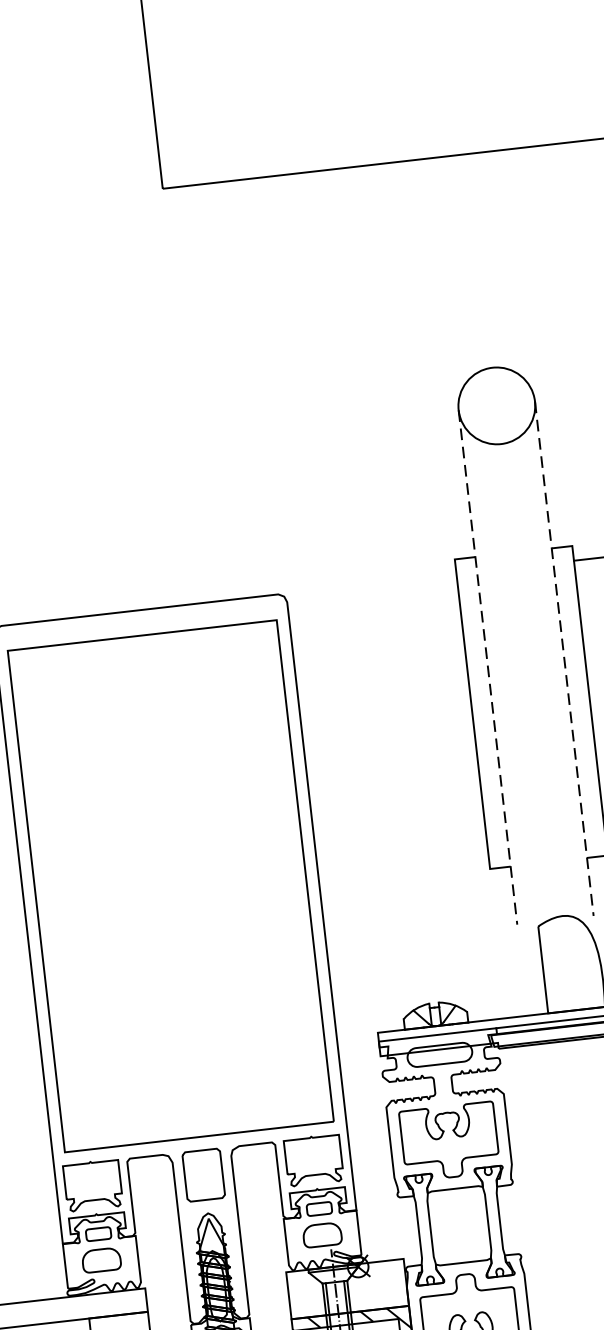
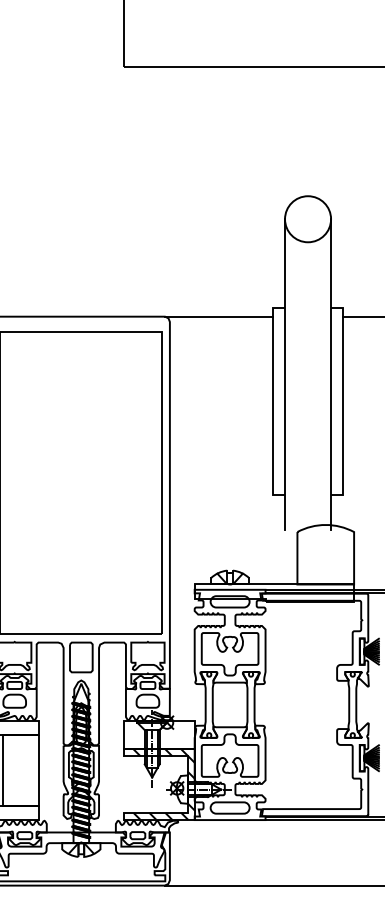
line: (366, 584) -> (218, 316), added
line: (565, 658) -> (331, 374), dashed -> solid
line: (488, 667) -> (285, 374), dashed -> solid

